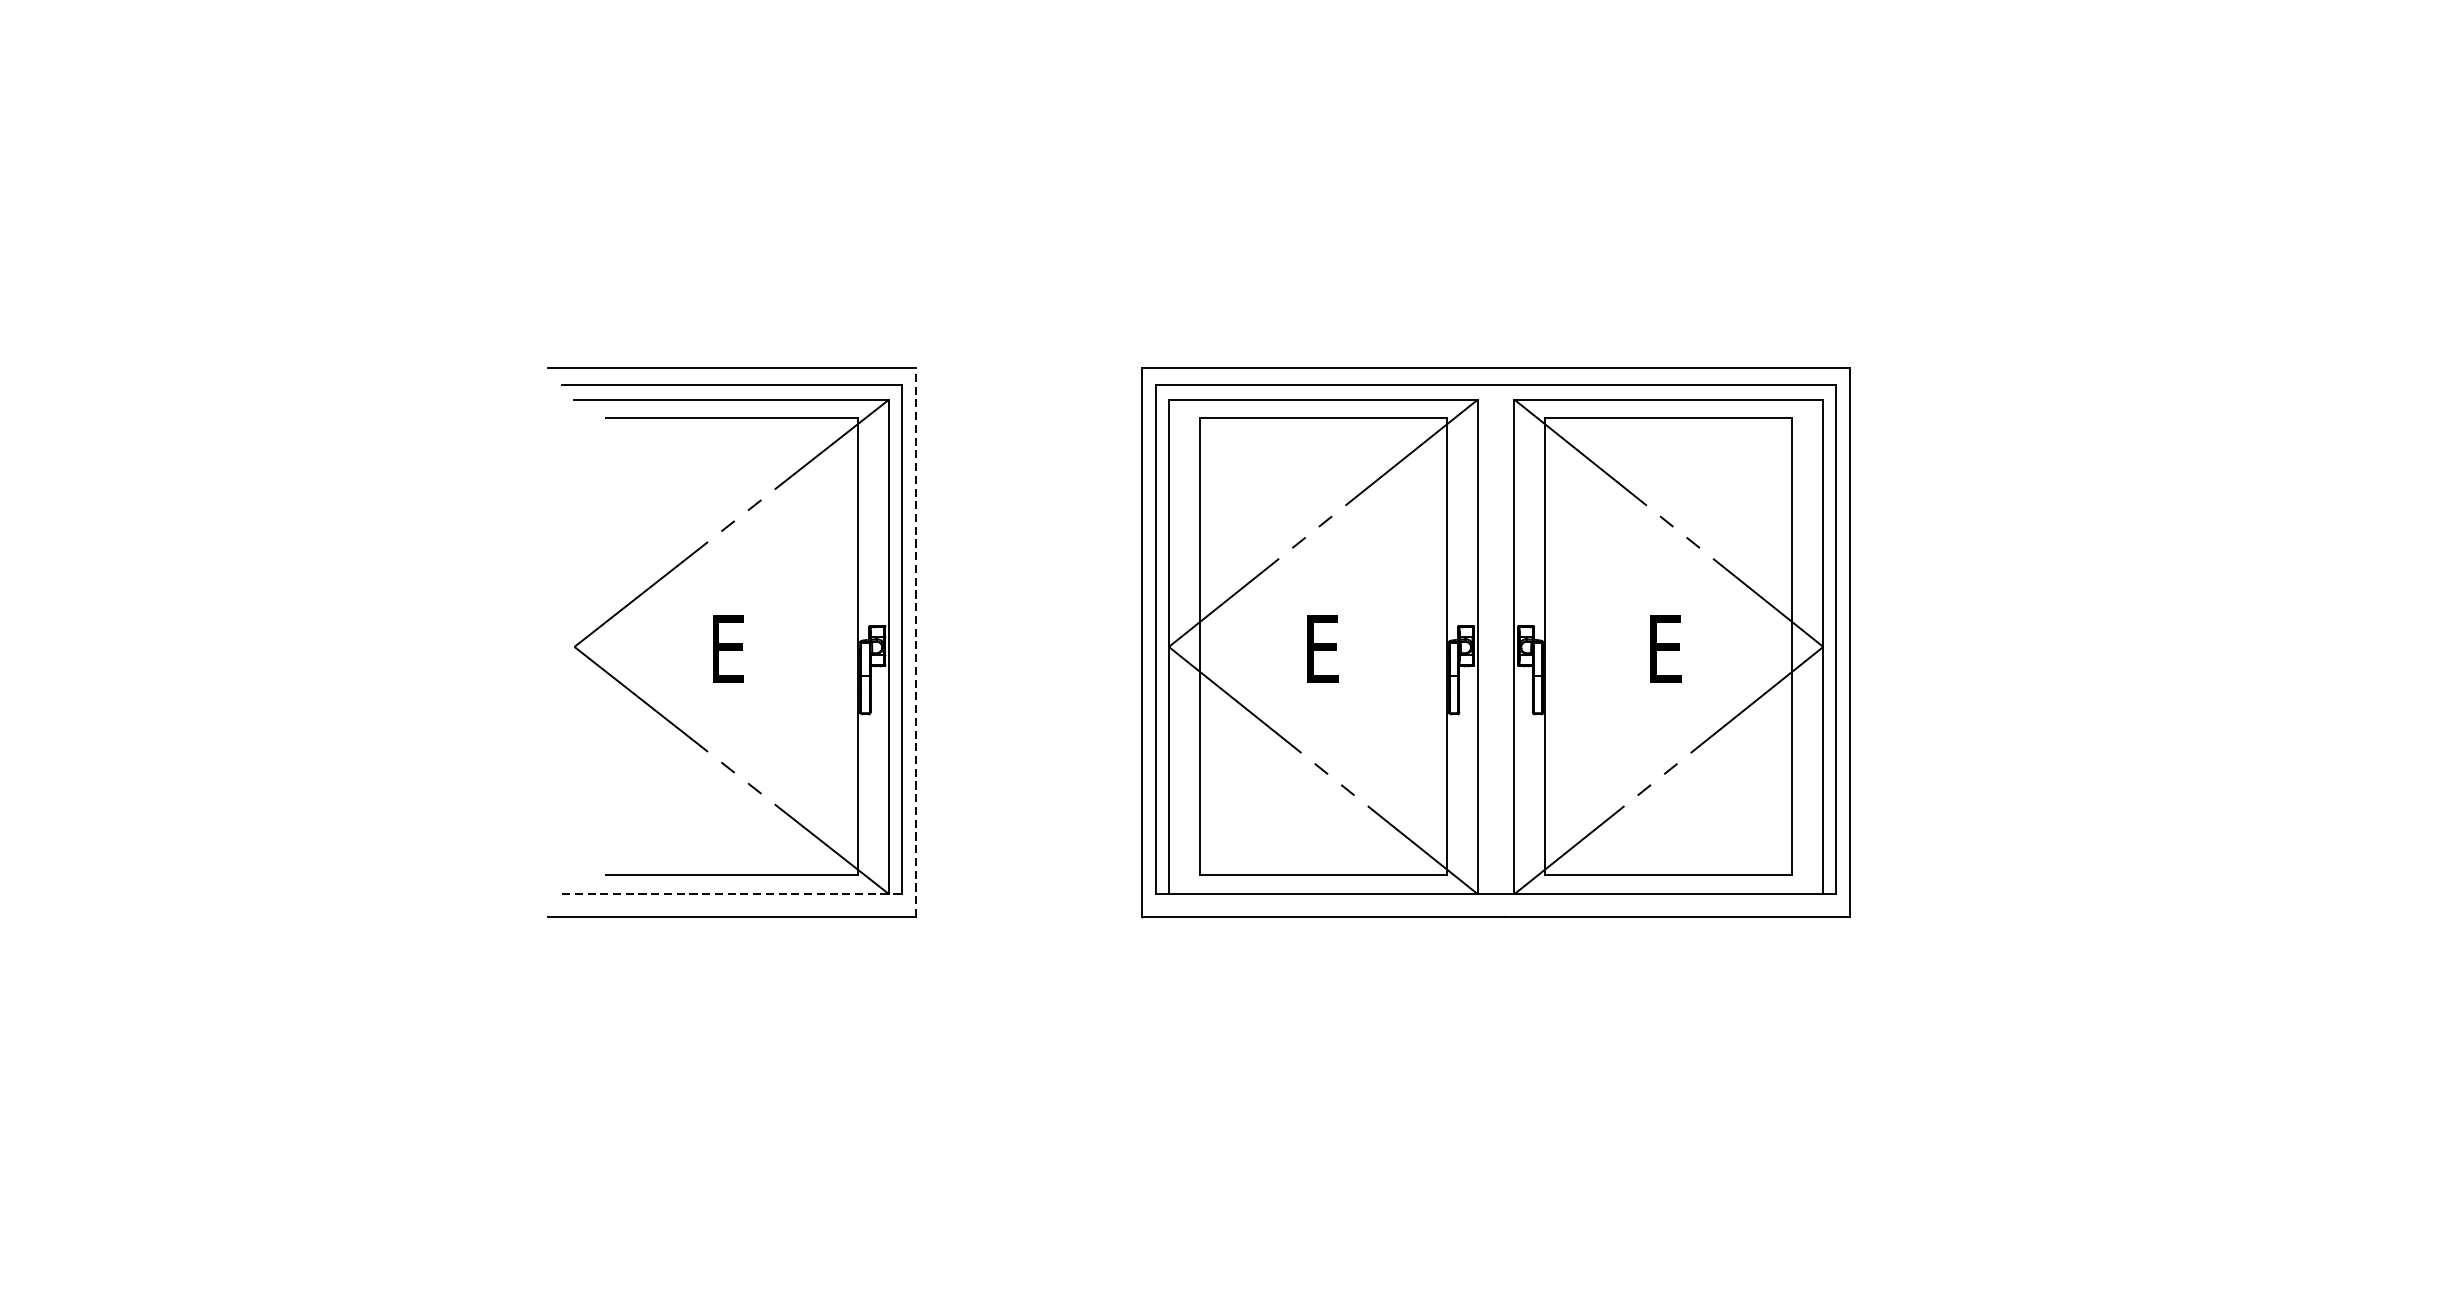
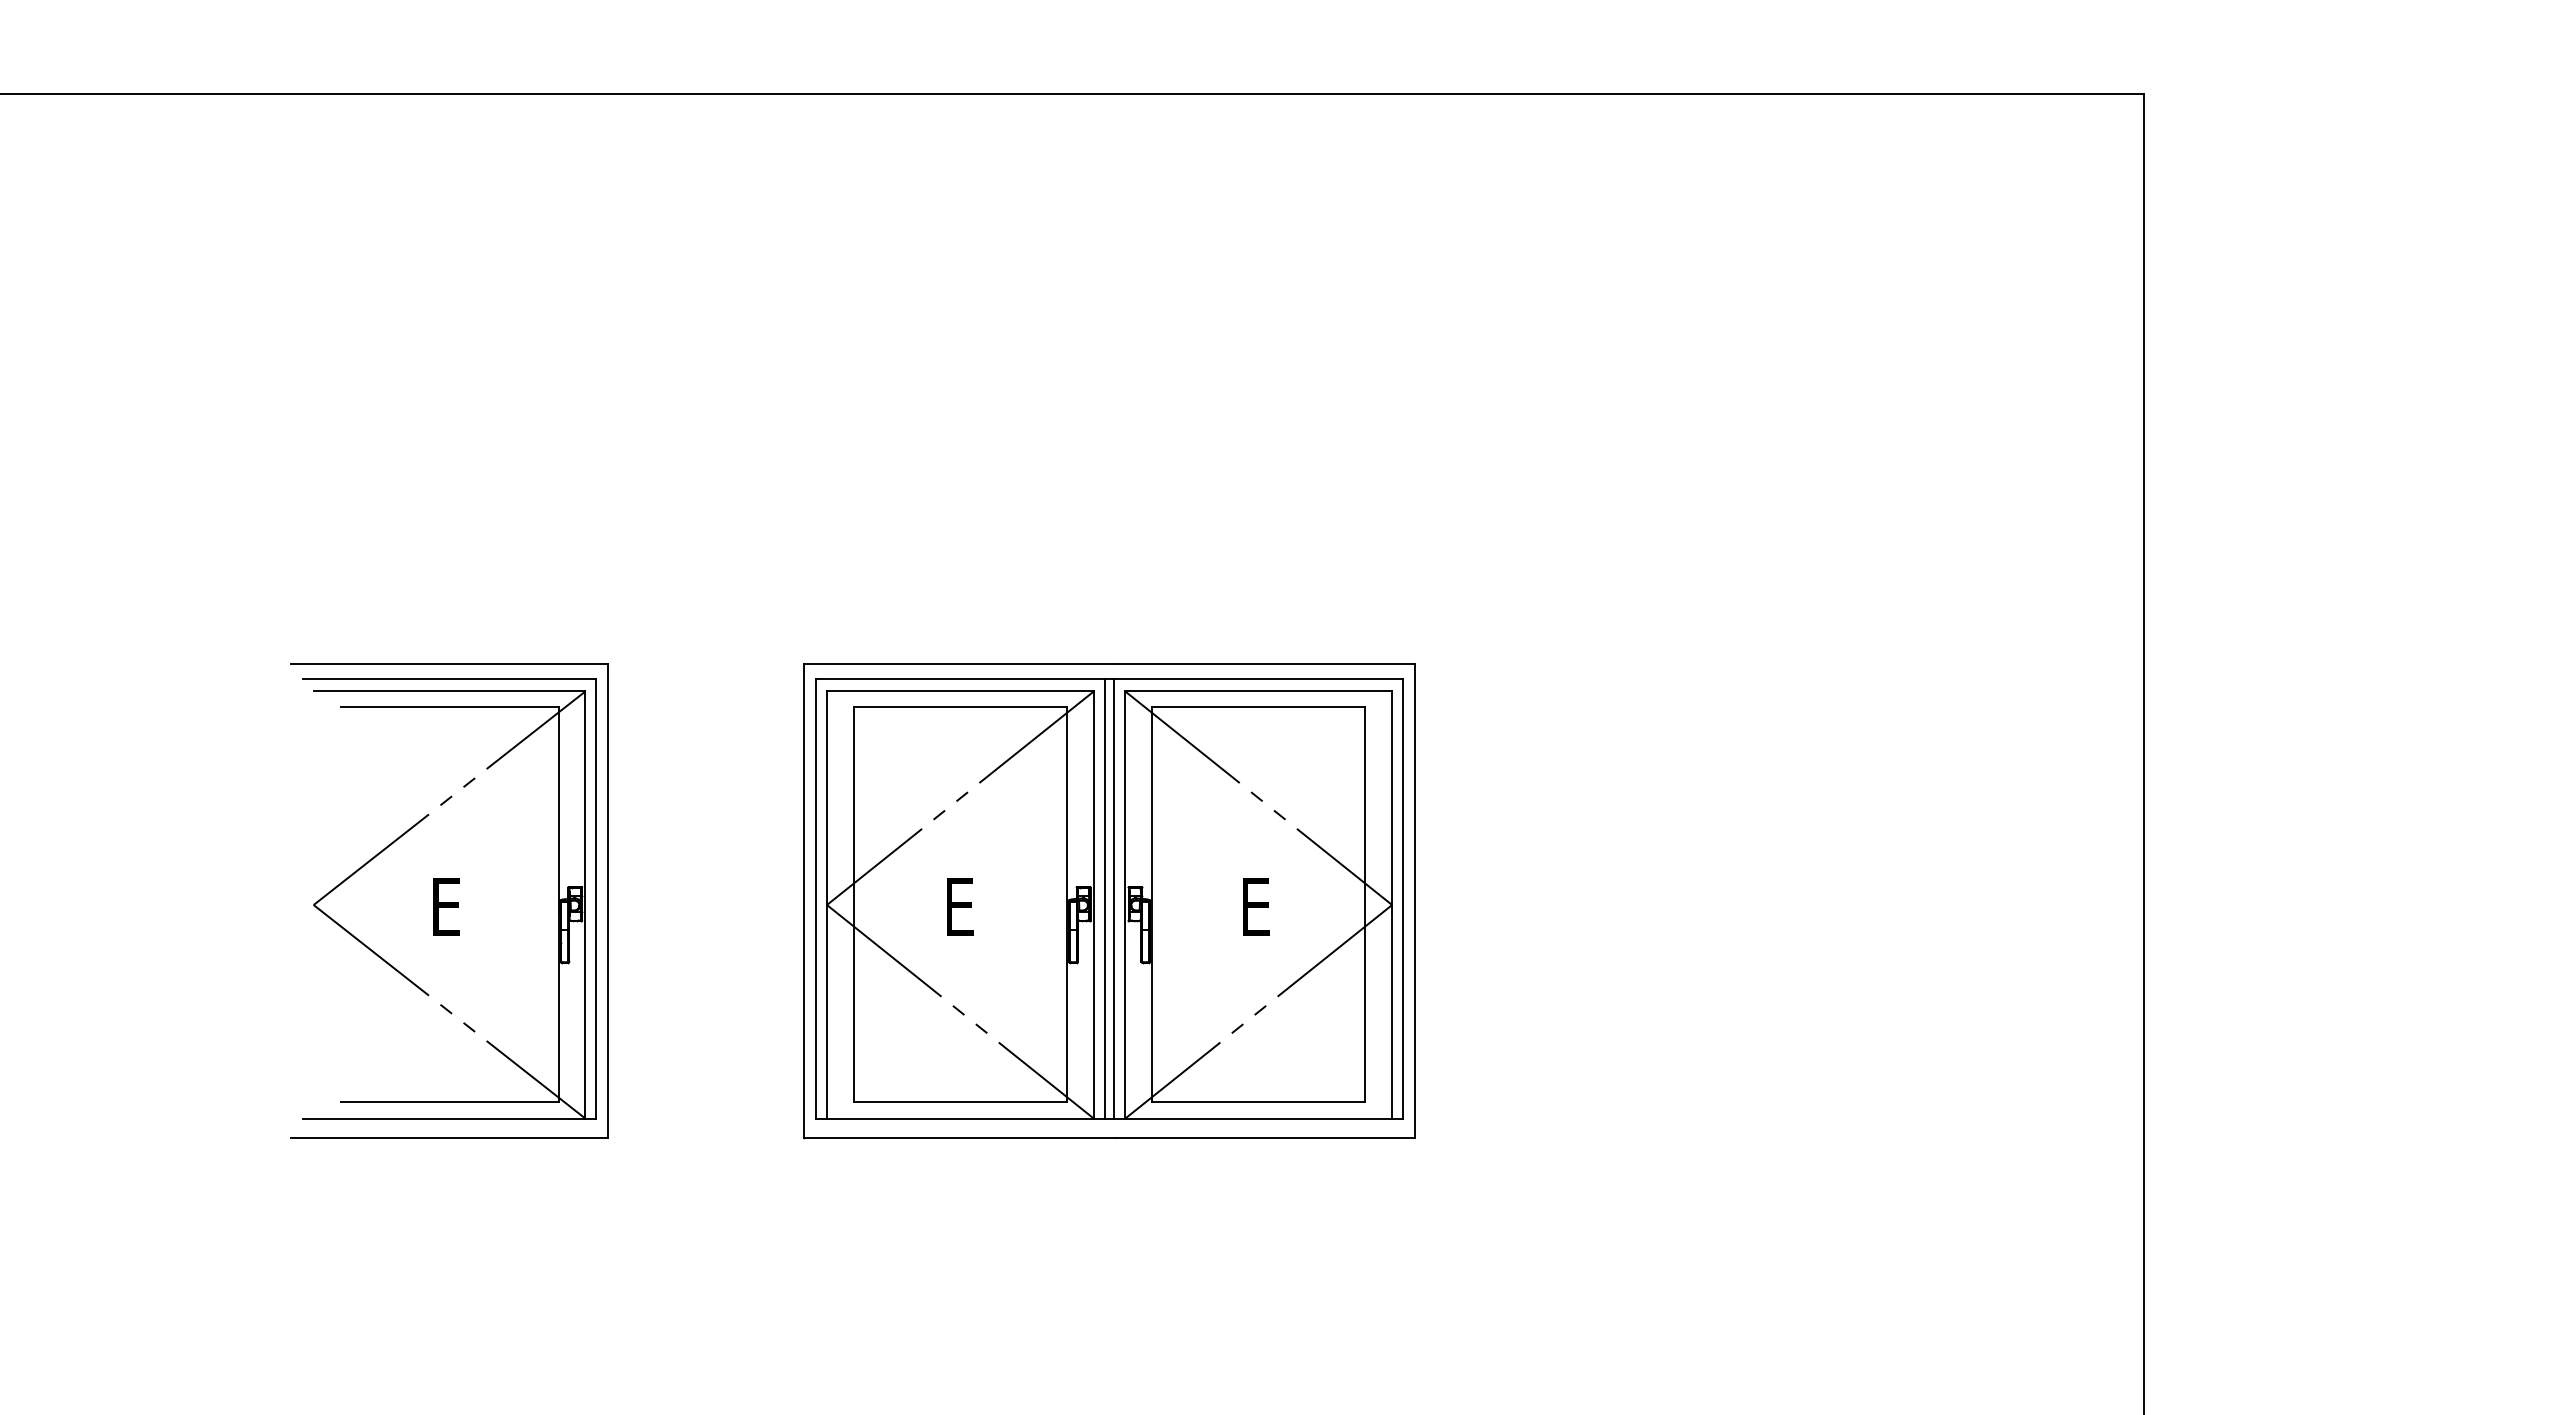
line: (1490, 639) -> (1104, 898), added
line: (1501, 639) -> (1114, 898), added
line: (915, 641) -> (608, 900), dashed -> solid
line: (731, 894) -> (449, 1118), dashed -> solid

